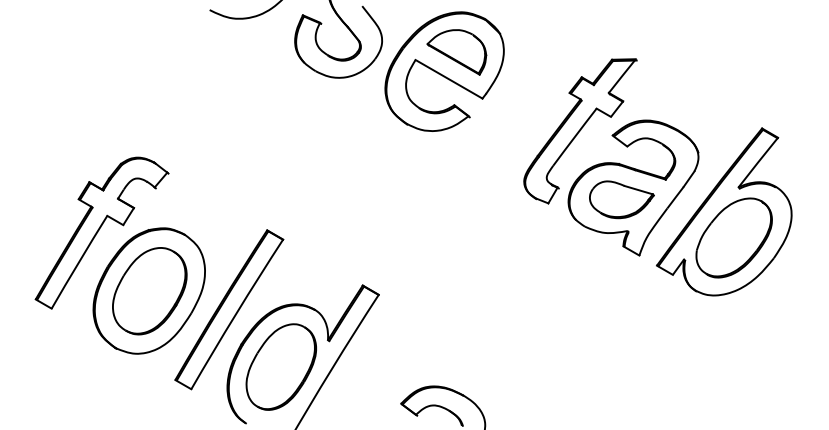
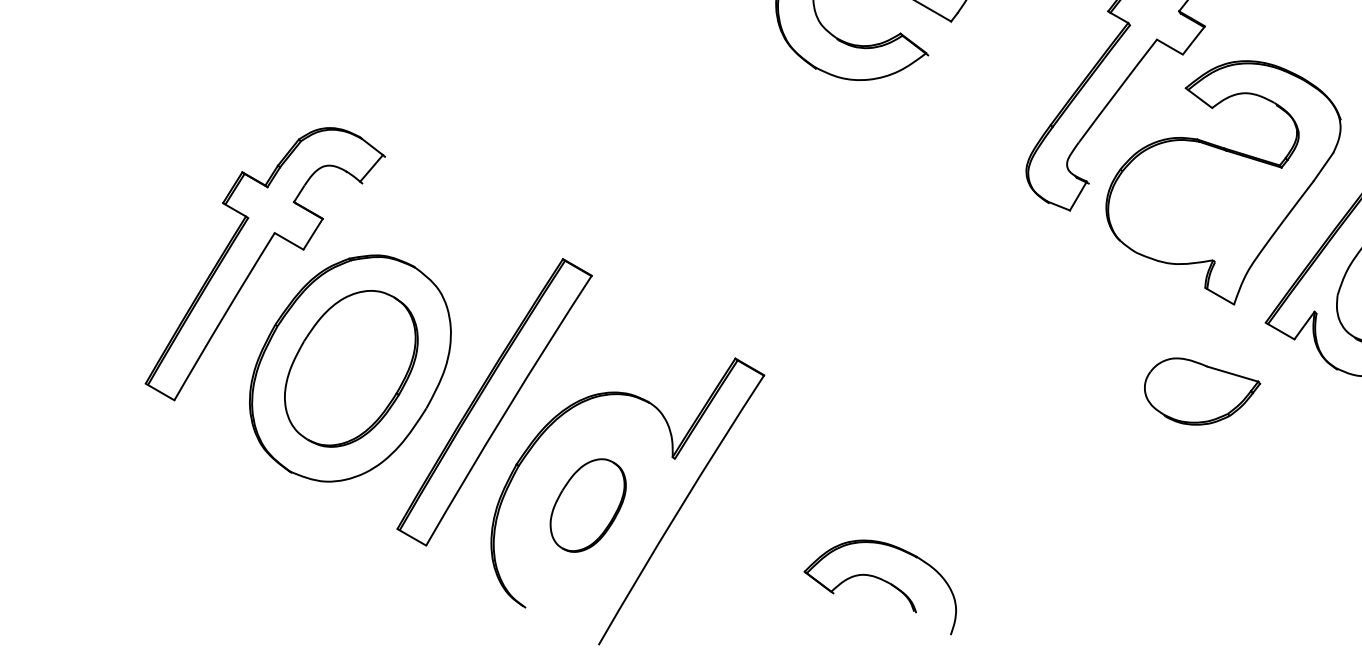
part: (621, 199) -> (1201, 391), moved
part: (280, 366) -> (586, 504), size x0.6

